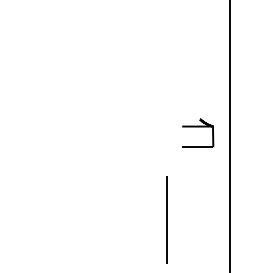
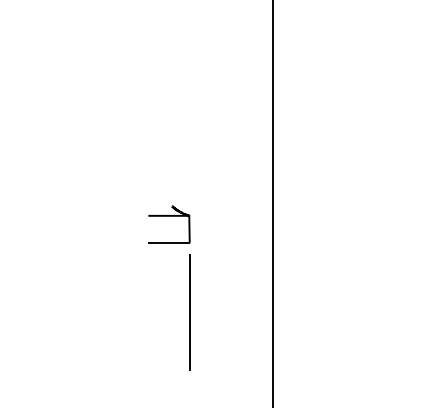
part: (198, 127) -> (169, 216), moved
line: (167, 219) -> (189, 312), moved

